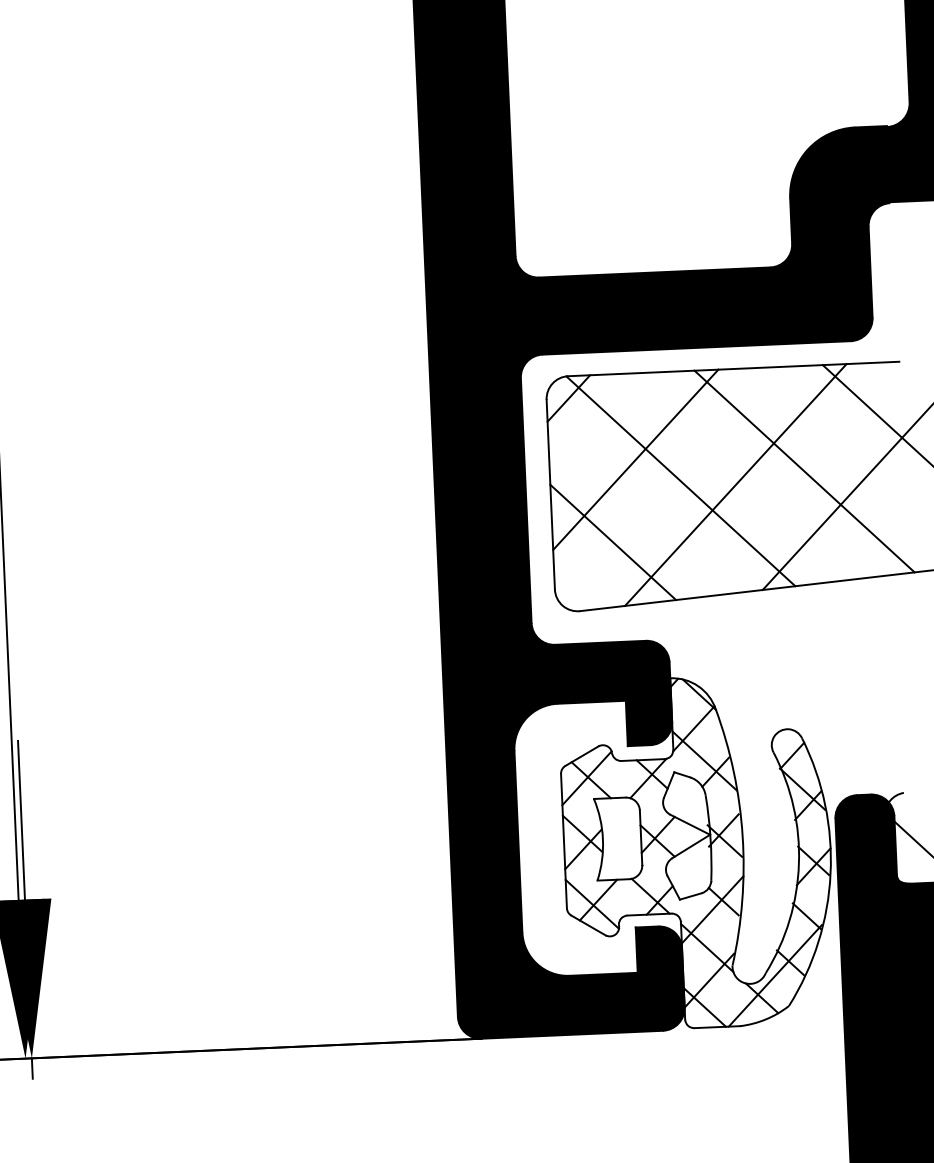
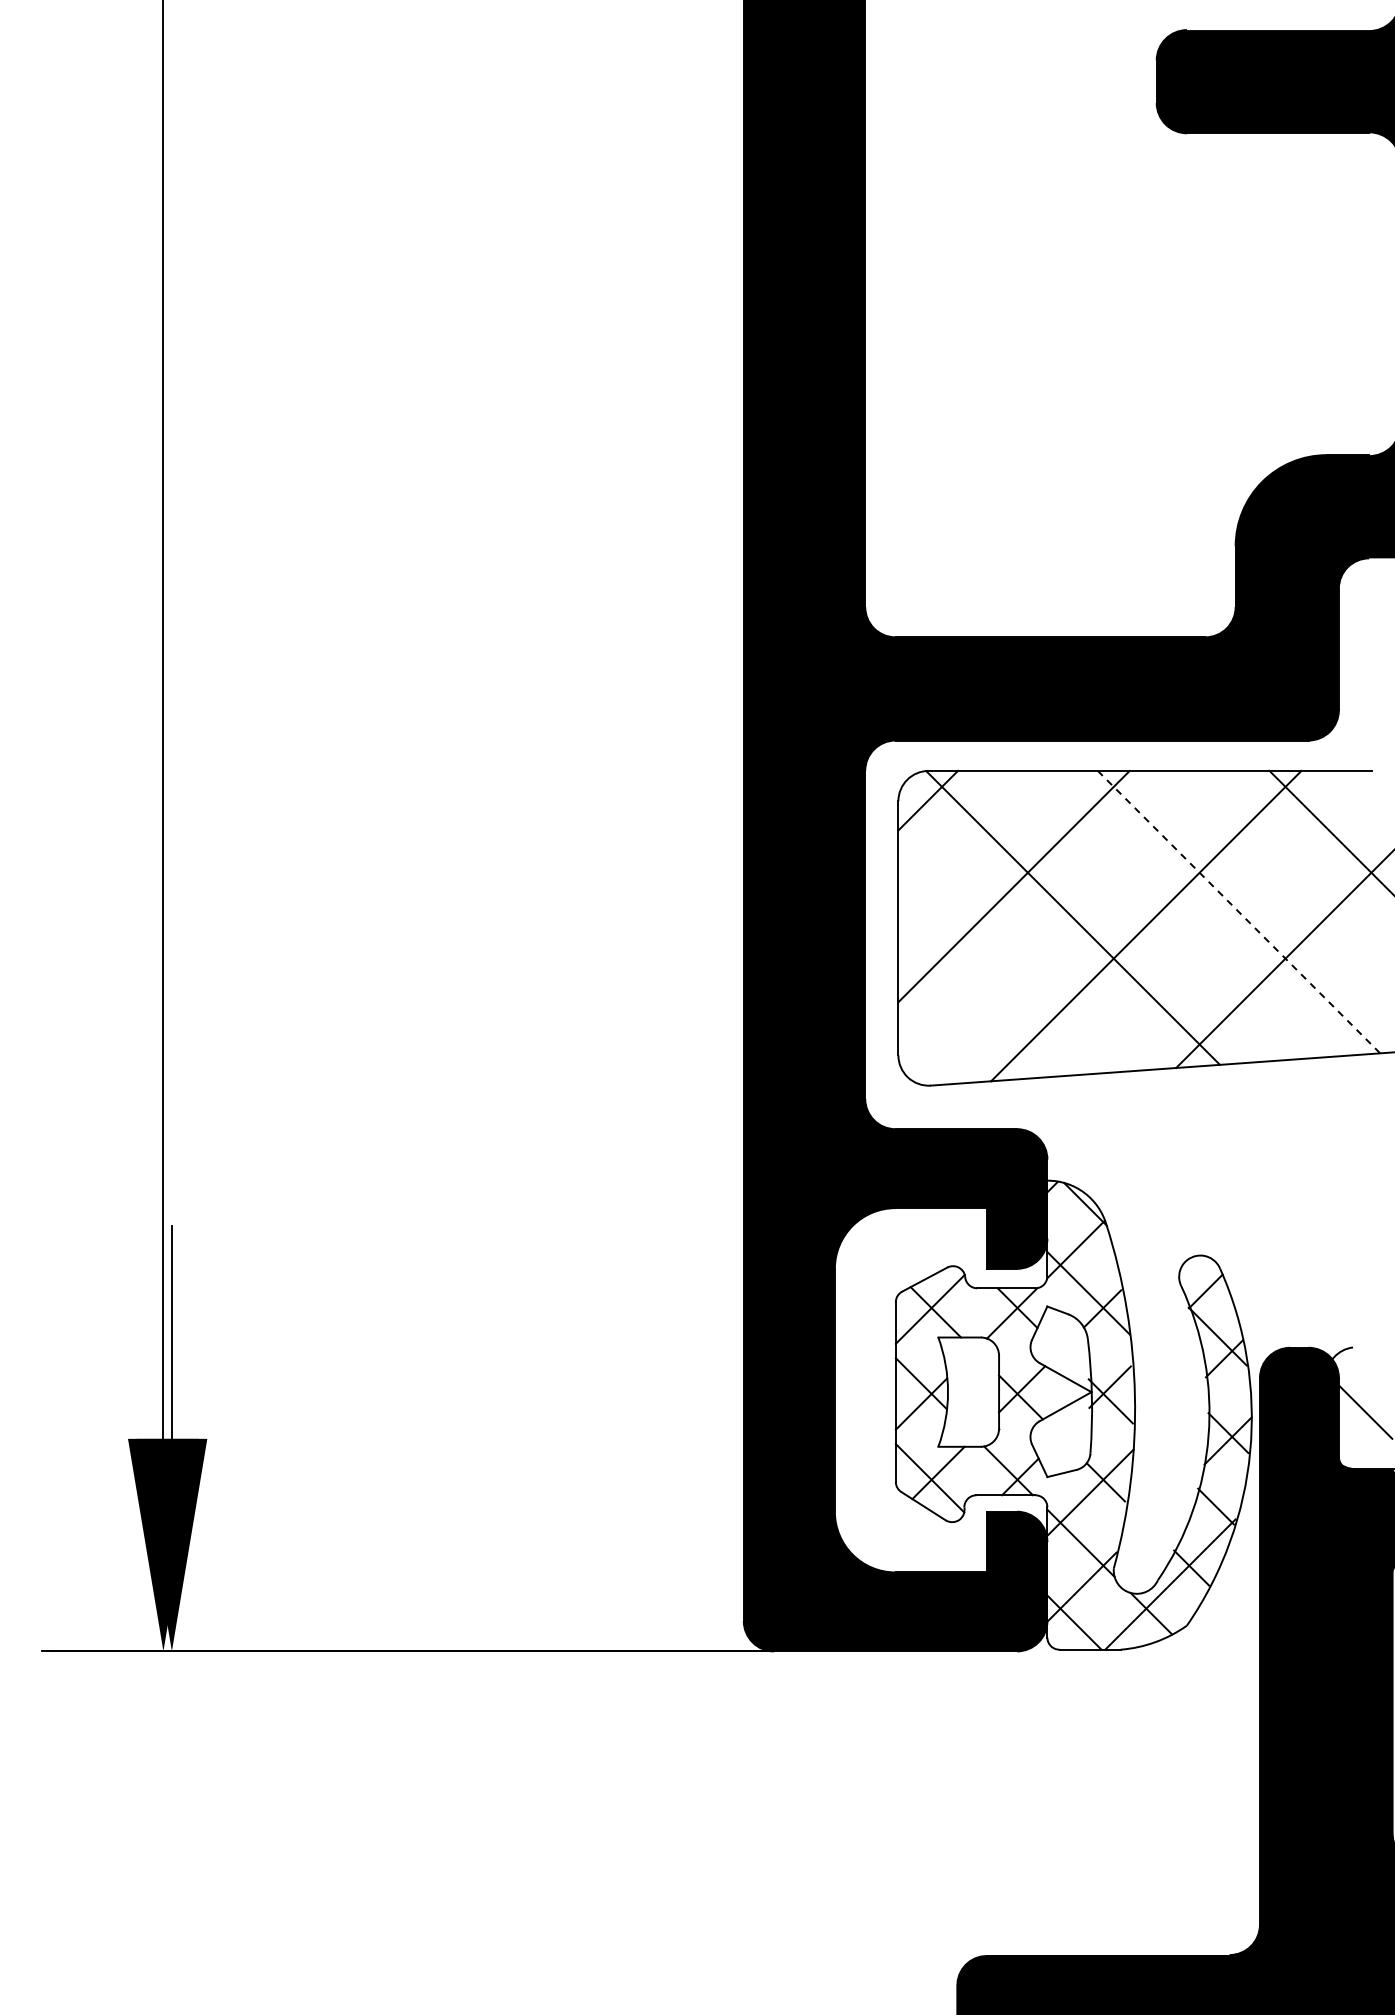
line: (804, 471) -> (1239, 912), solid -> dashed
line: (612, 542) -> (978, 995), removed
line: (32, 1068) -> (171, 1664), removed

